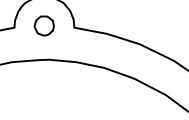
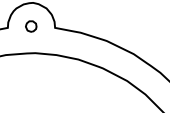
part: (43, 25) -> (30, 26), size x0.7

